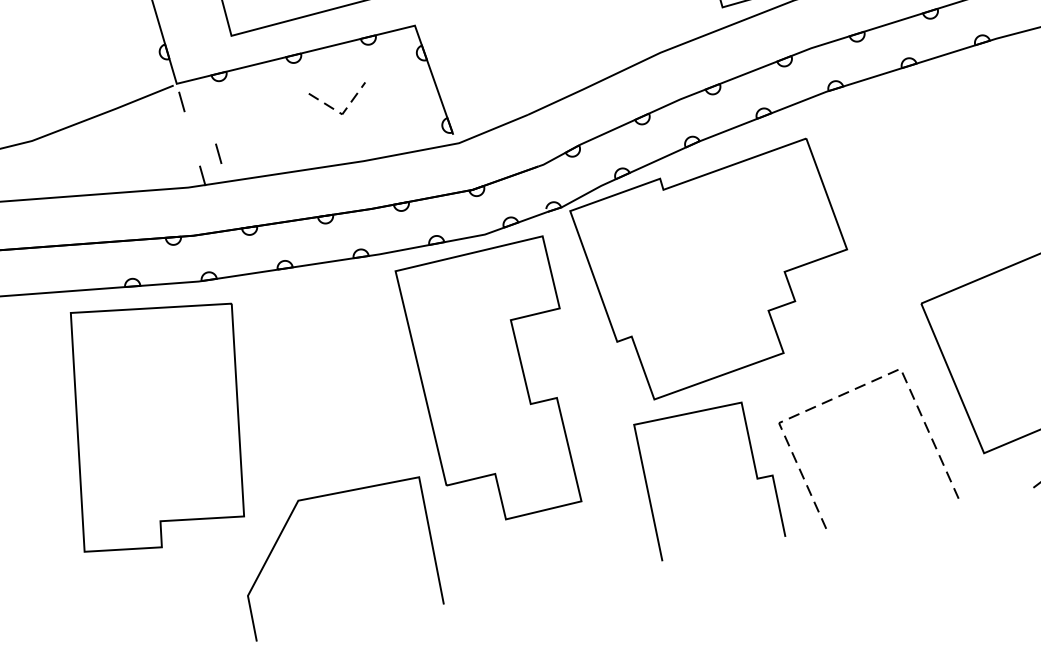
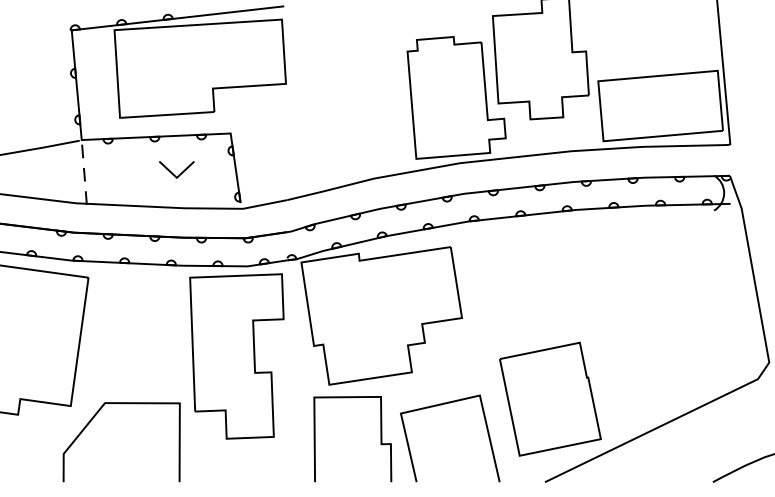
line: (341, 113) -> (176, 177), dashed -> solid
line: (218, 153) -> (84, 174), moved
line: (853, 389) -> (449, 402), dashed -> solid

